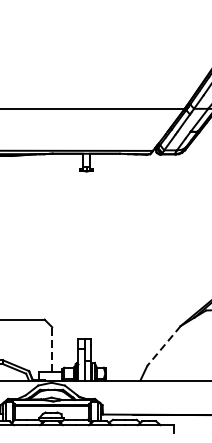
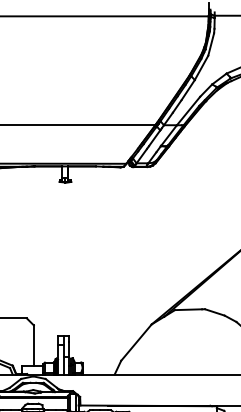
line: (164, 345) -> (136, 342), dashed -> solid
line: (51, 349) -> (33, 345), dashed -> solid

